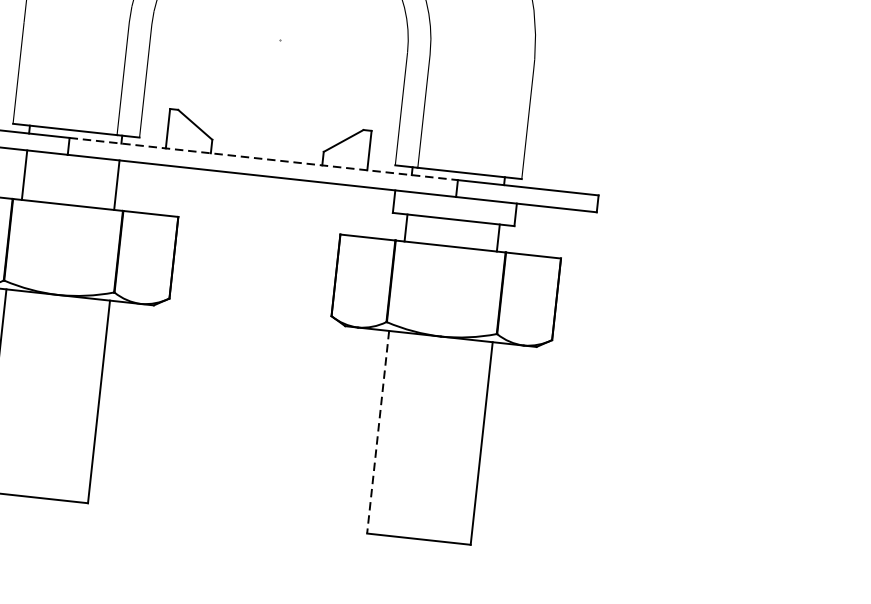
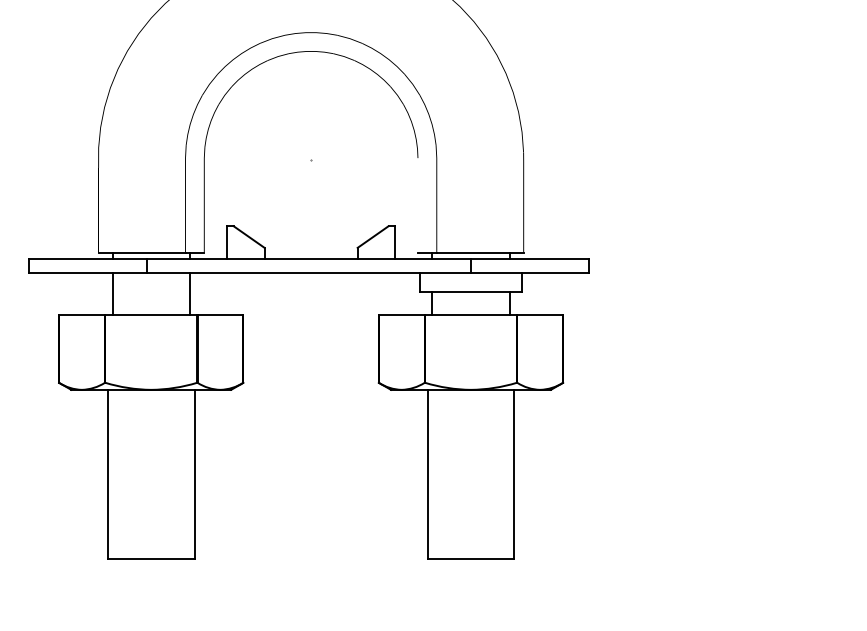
line: (264, 159) -> (309, 259), dashed -> solid
line: (377, 432) -> (427, 474), dashed -> solid

